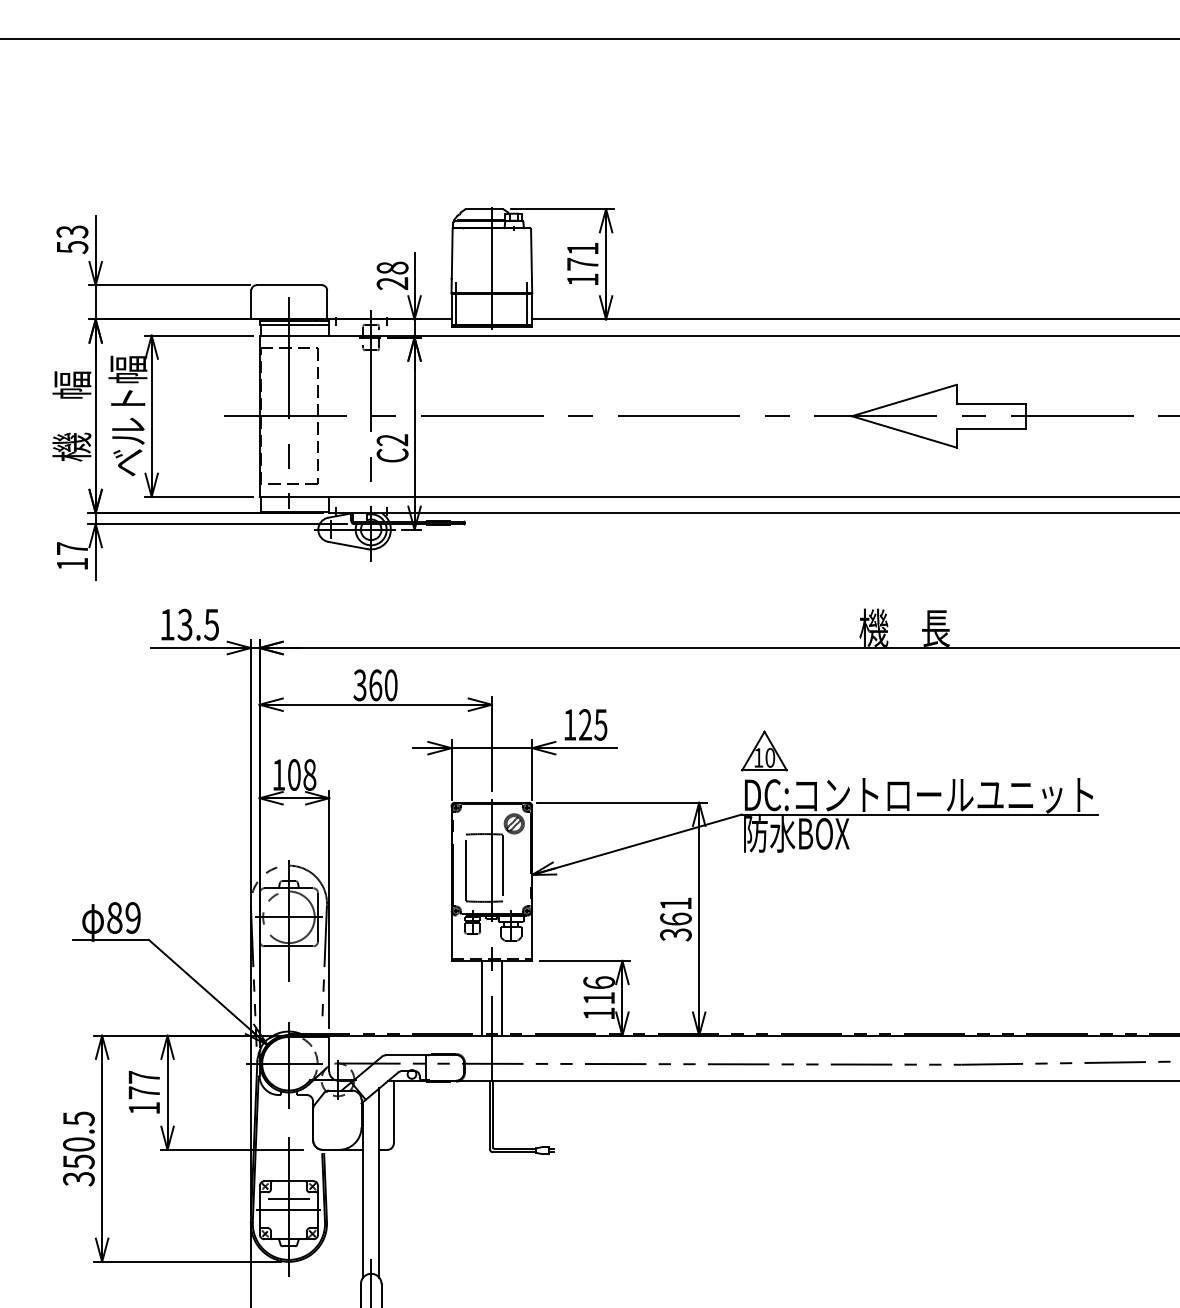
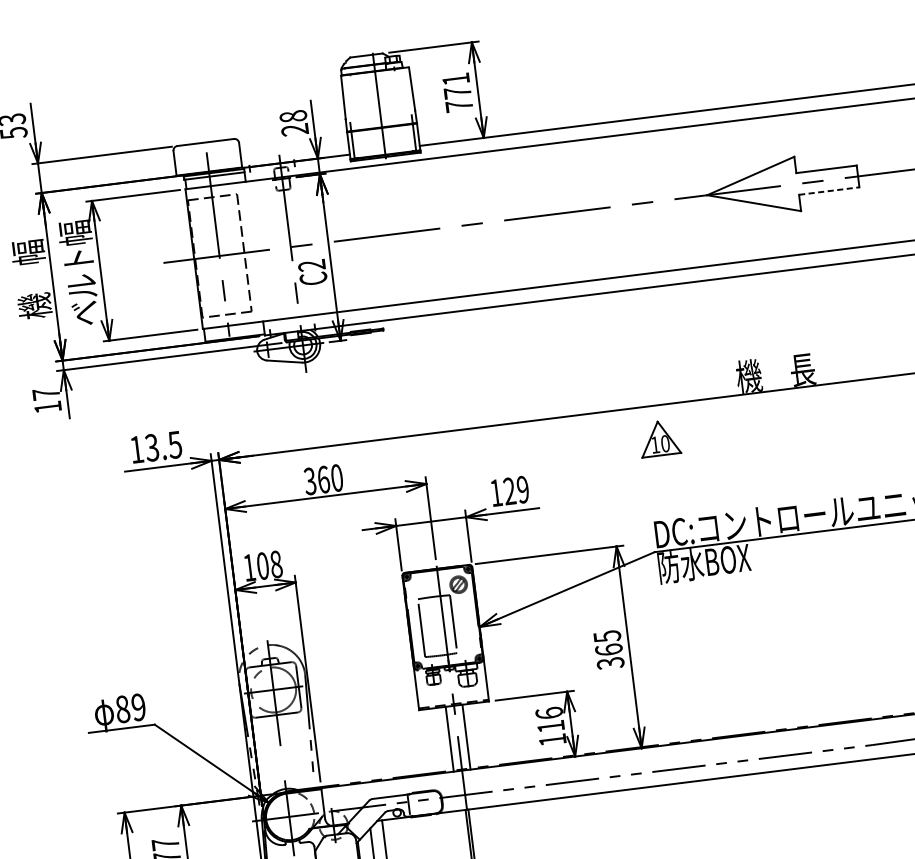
text: (582, 279) -> (459, 105), 171 -> 771
line: (991, 428) -> (829, 190), solid -> dashed
text: (600, 724) -> (522, 489), 125 -> 129
part: (764, 750) -> (659, 438), moved
text: (675, 903) -> (606, 636), 361 -> 365

